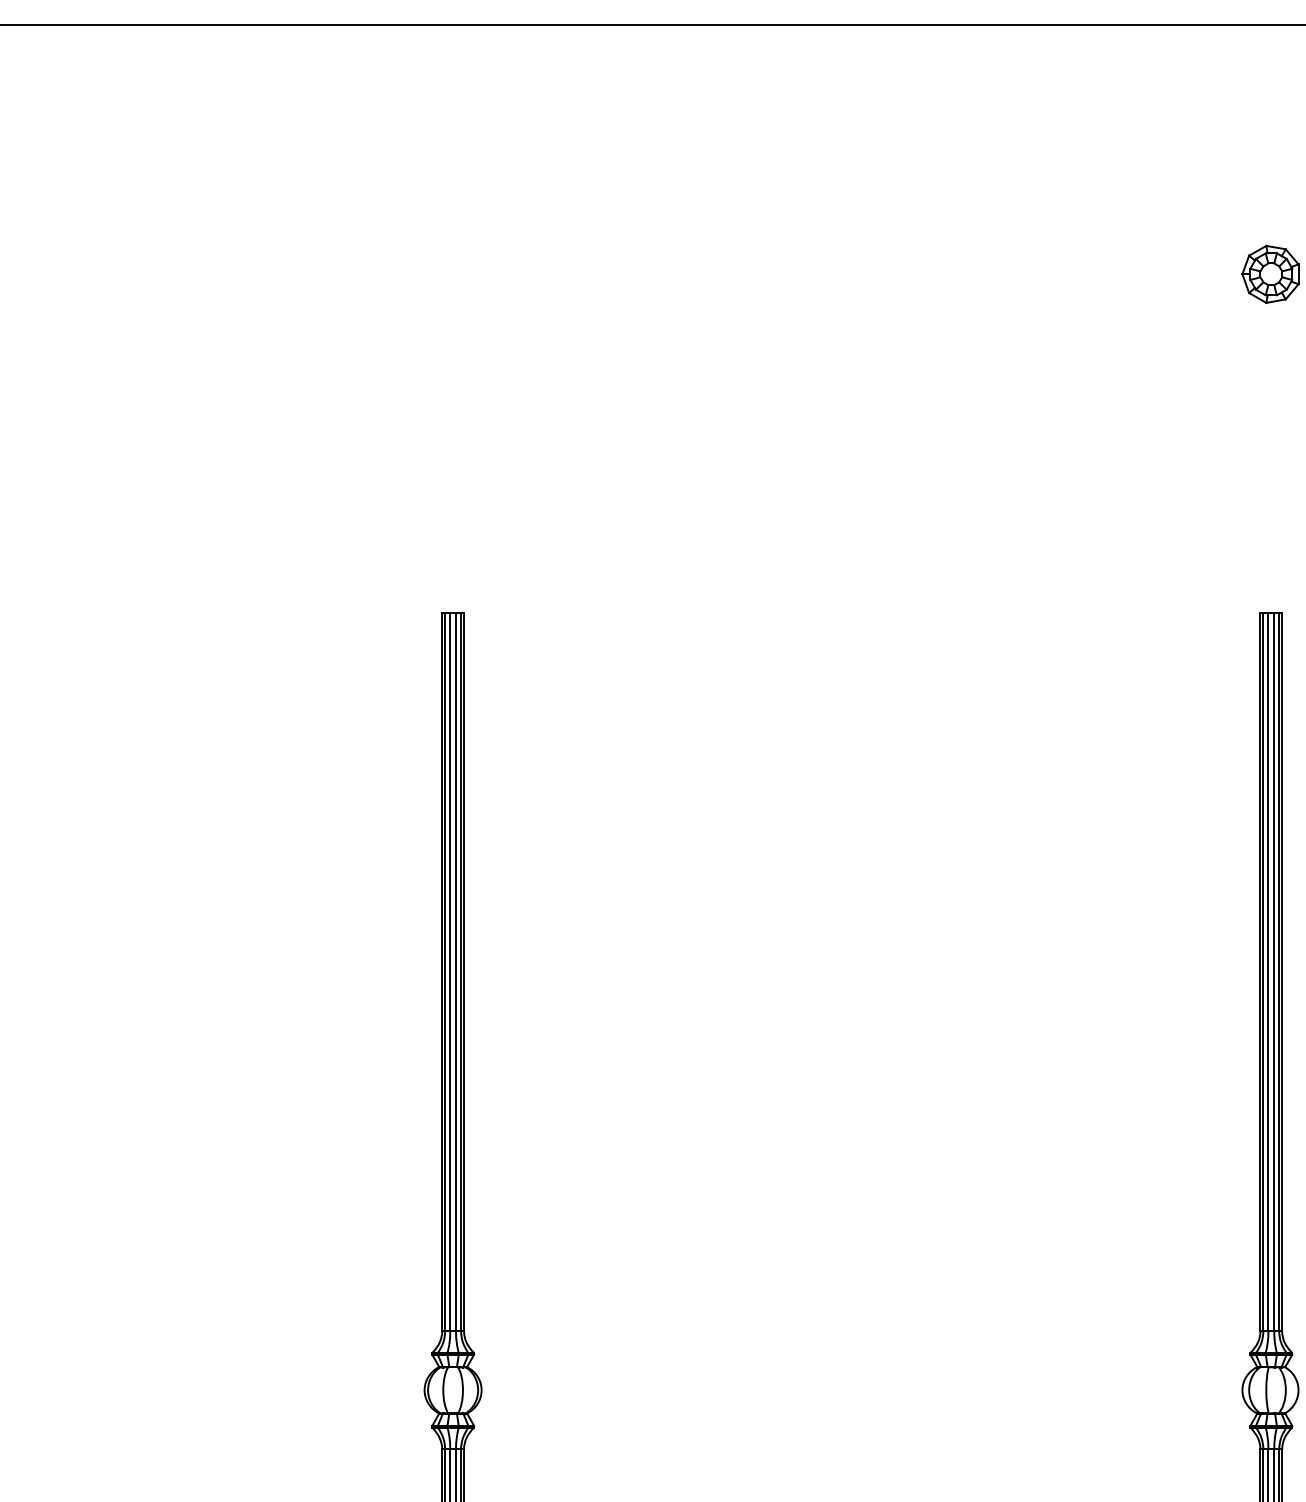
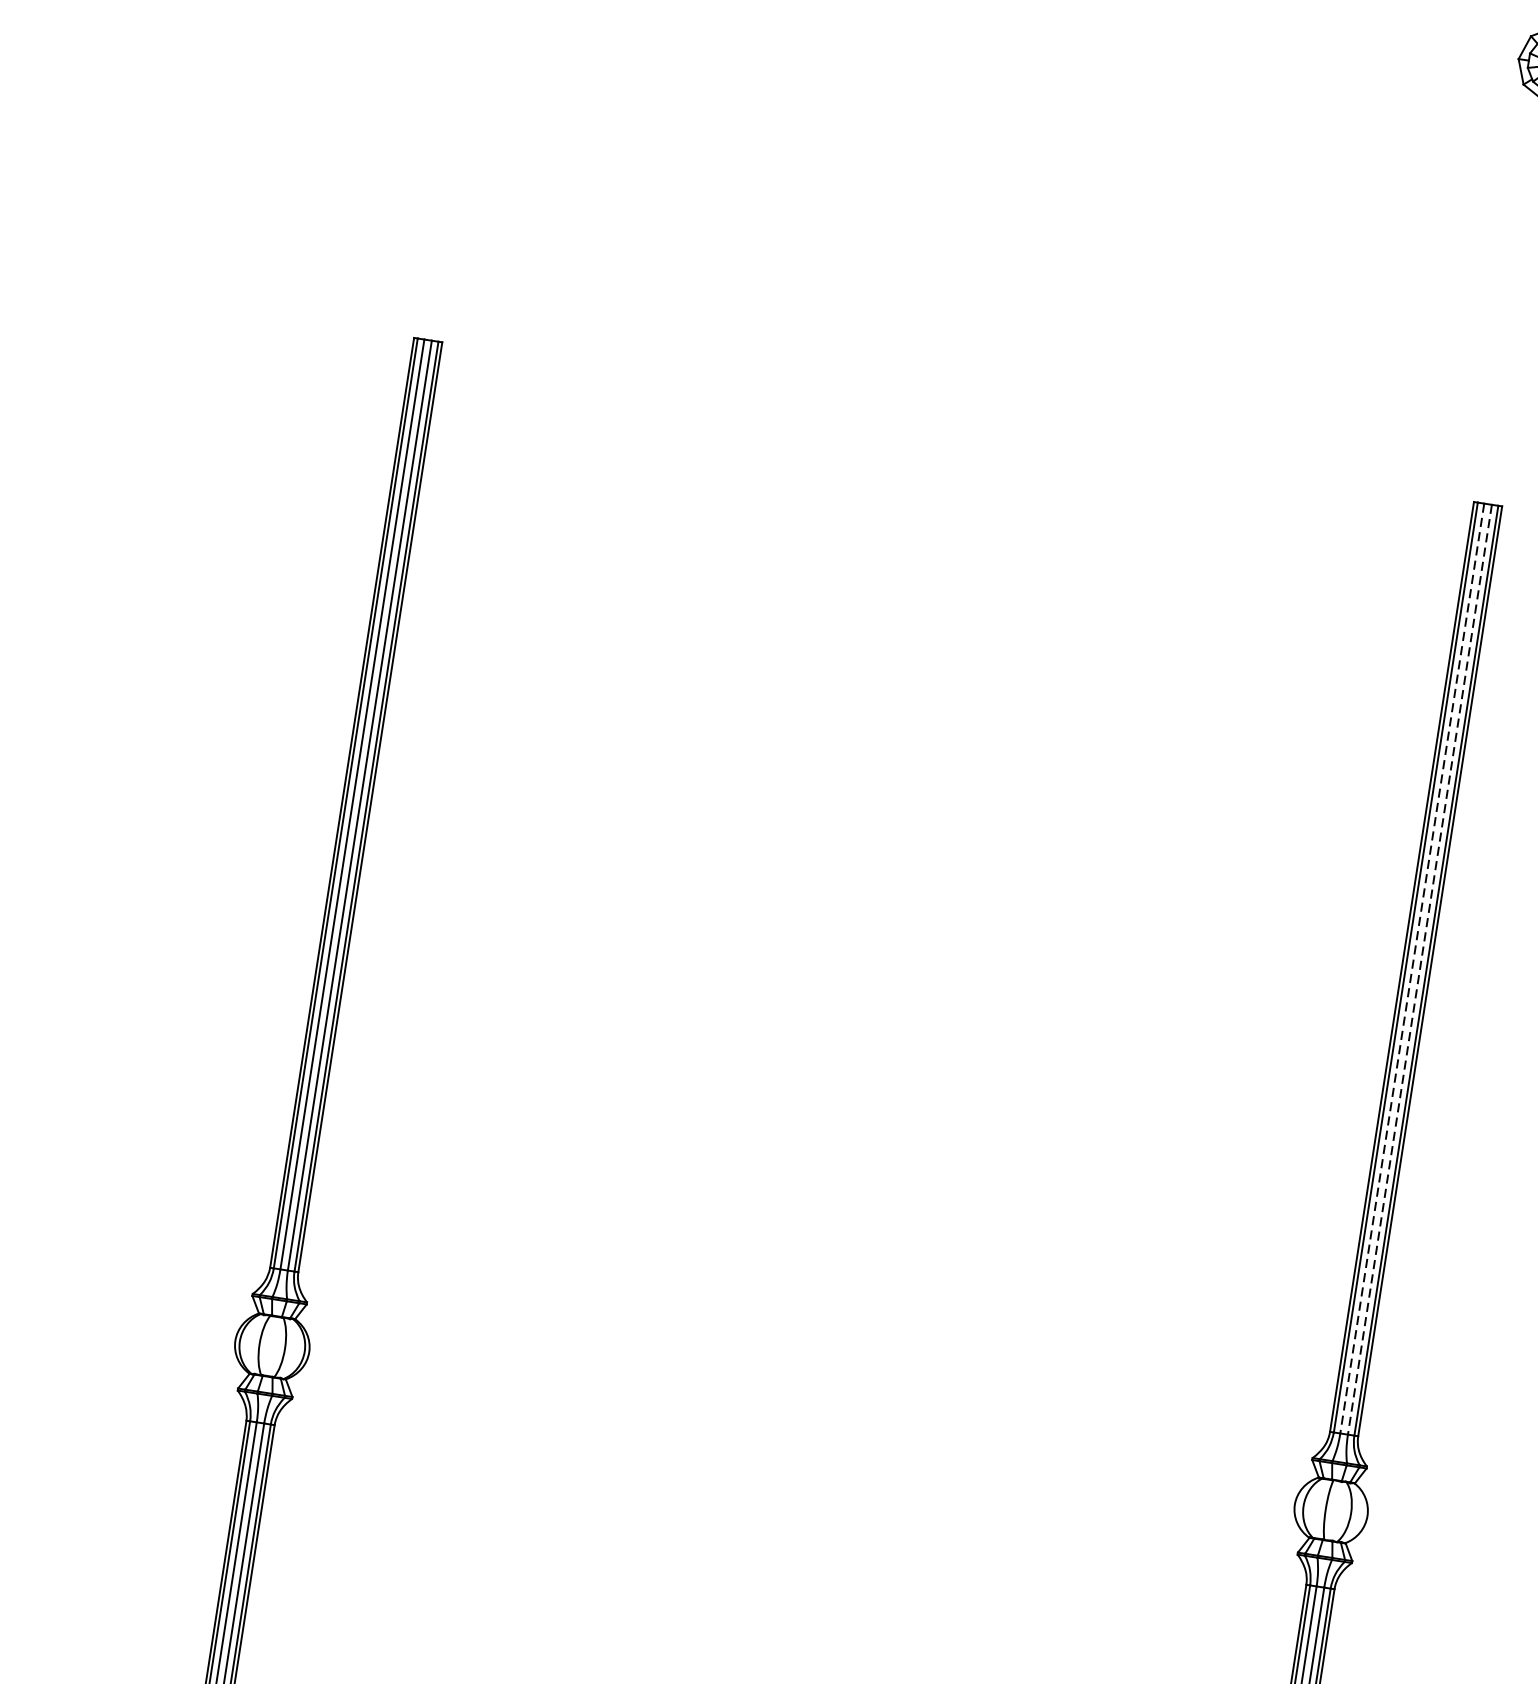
line: (1268, 972) -> (1412, 968), solid -> dashed
line: (1274, 972) -> (1420, 969), solid -> dashed

